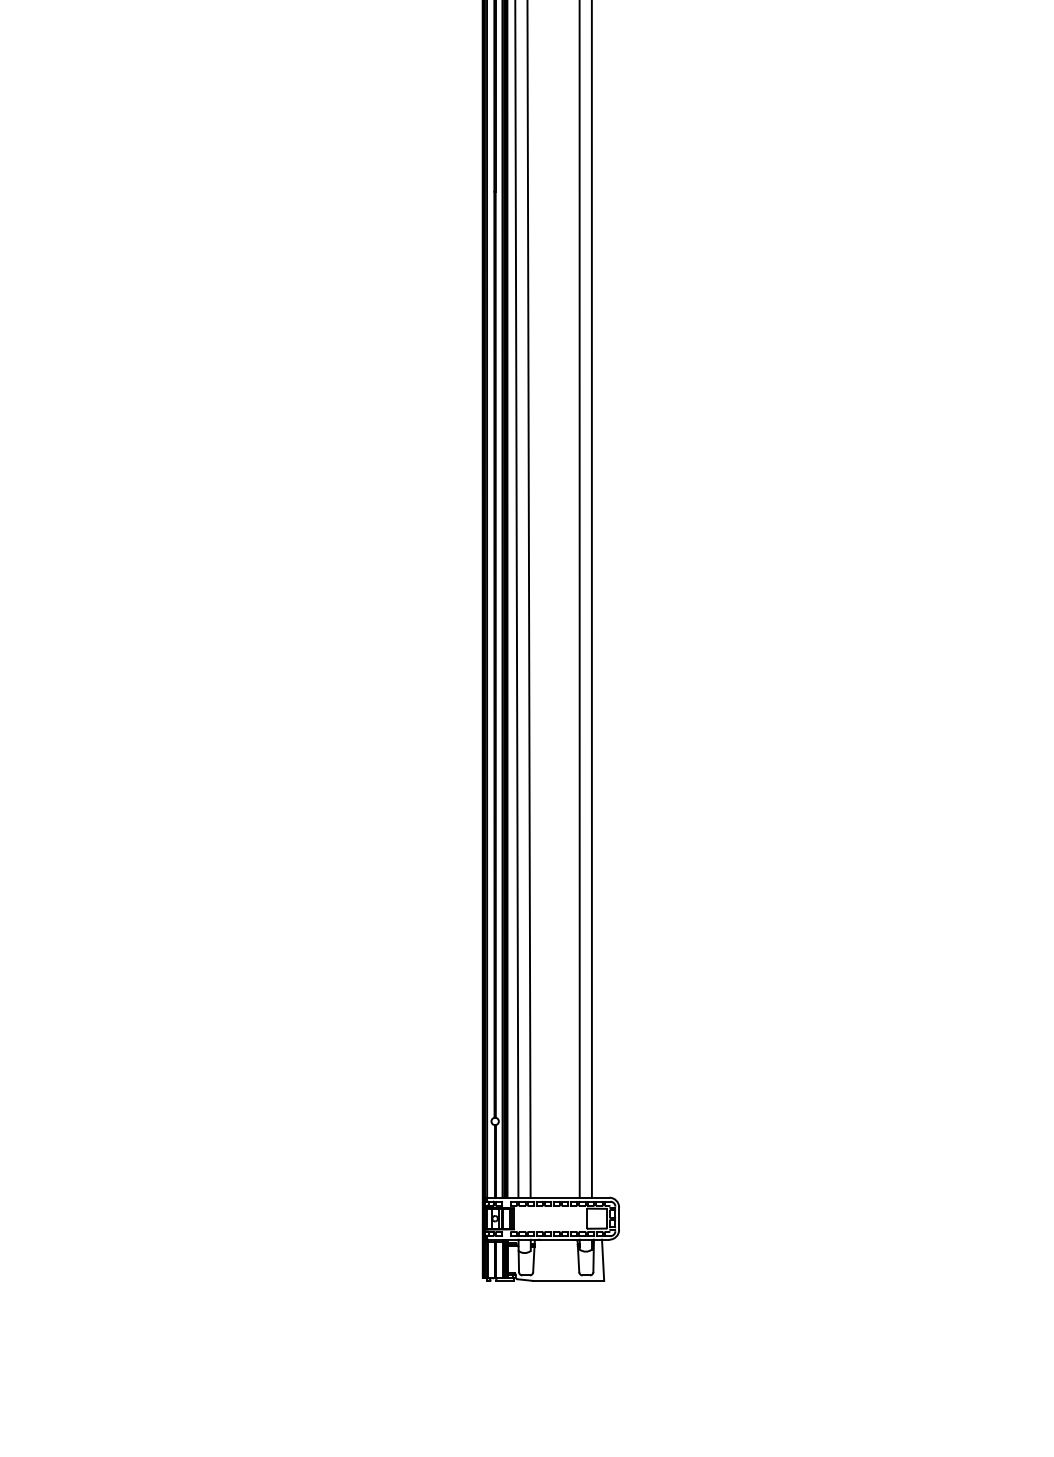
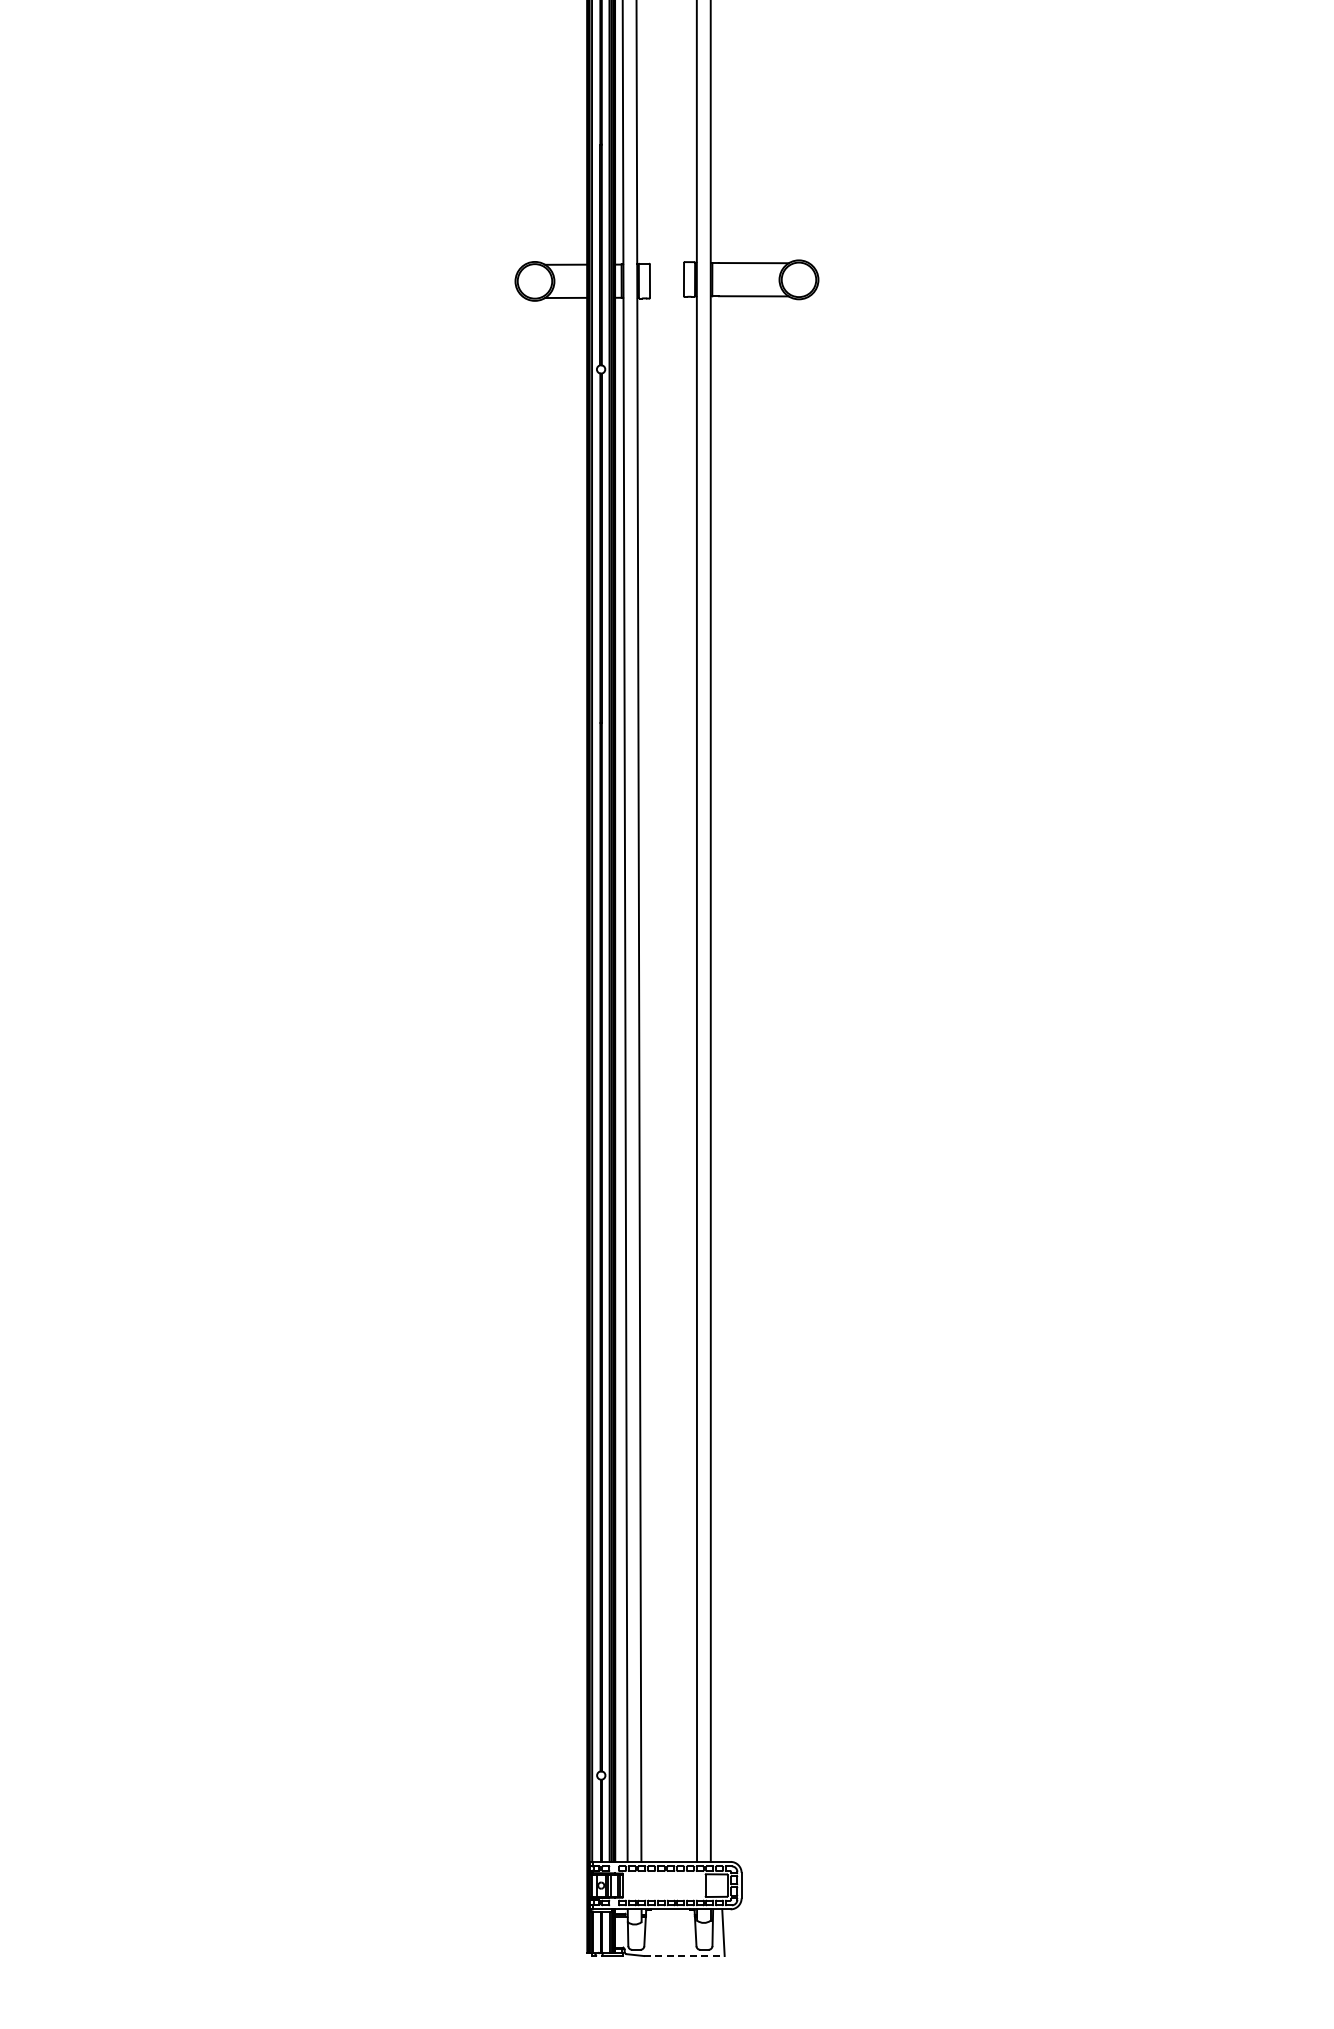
line: (568, 1281) -> (684, 1956), solid -> dashed

